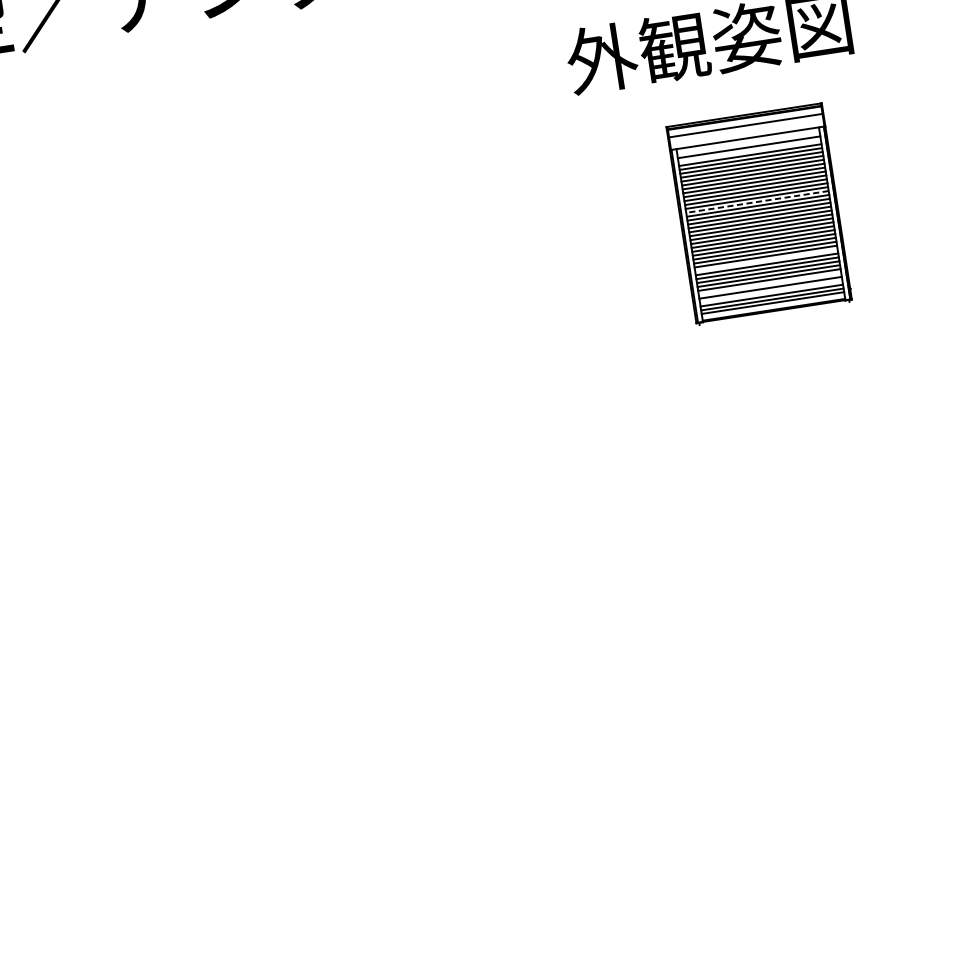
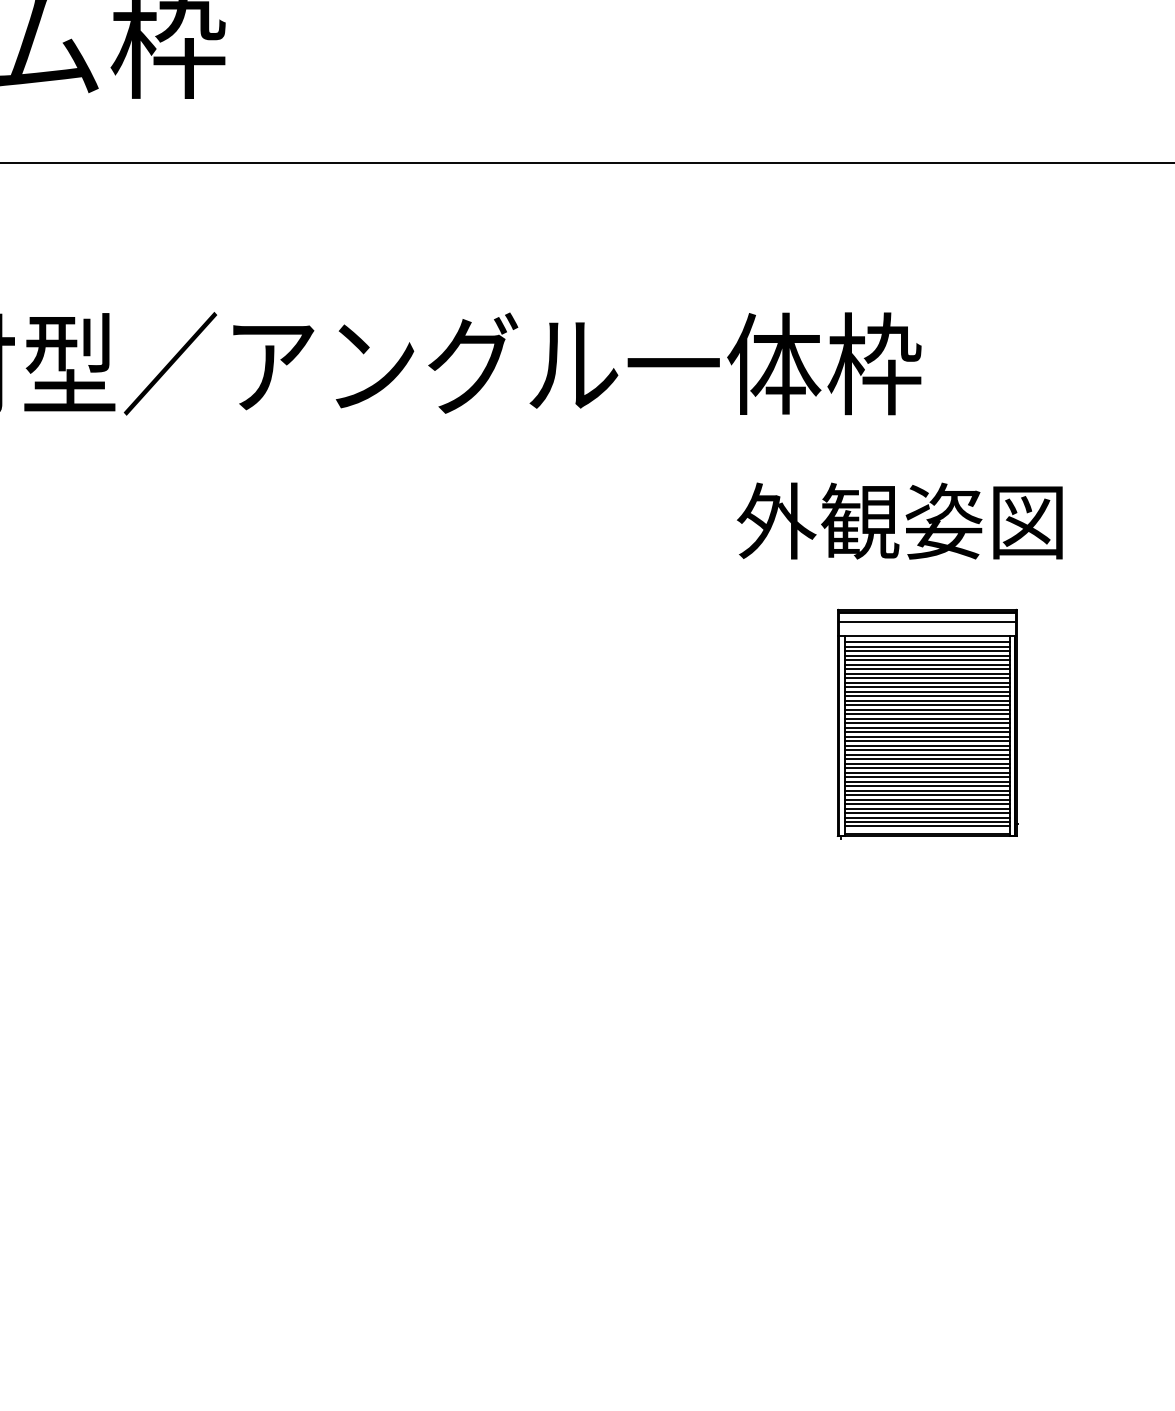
line: (748, 143) -> (927, 642), added
line: (749, 151) -> (927, 651), added
line: (756, 201) -> (926, 709), dashed -> solid
line: (766, 260) -> (927, 777), added
line: (770, 284) -> (927, 804), added
line: (771, 291) -> (927, 813), added

